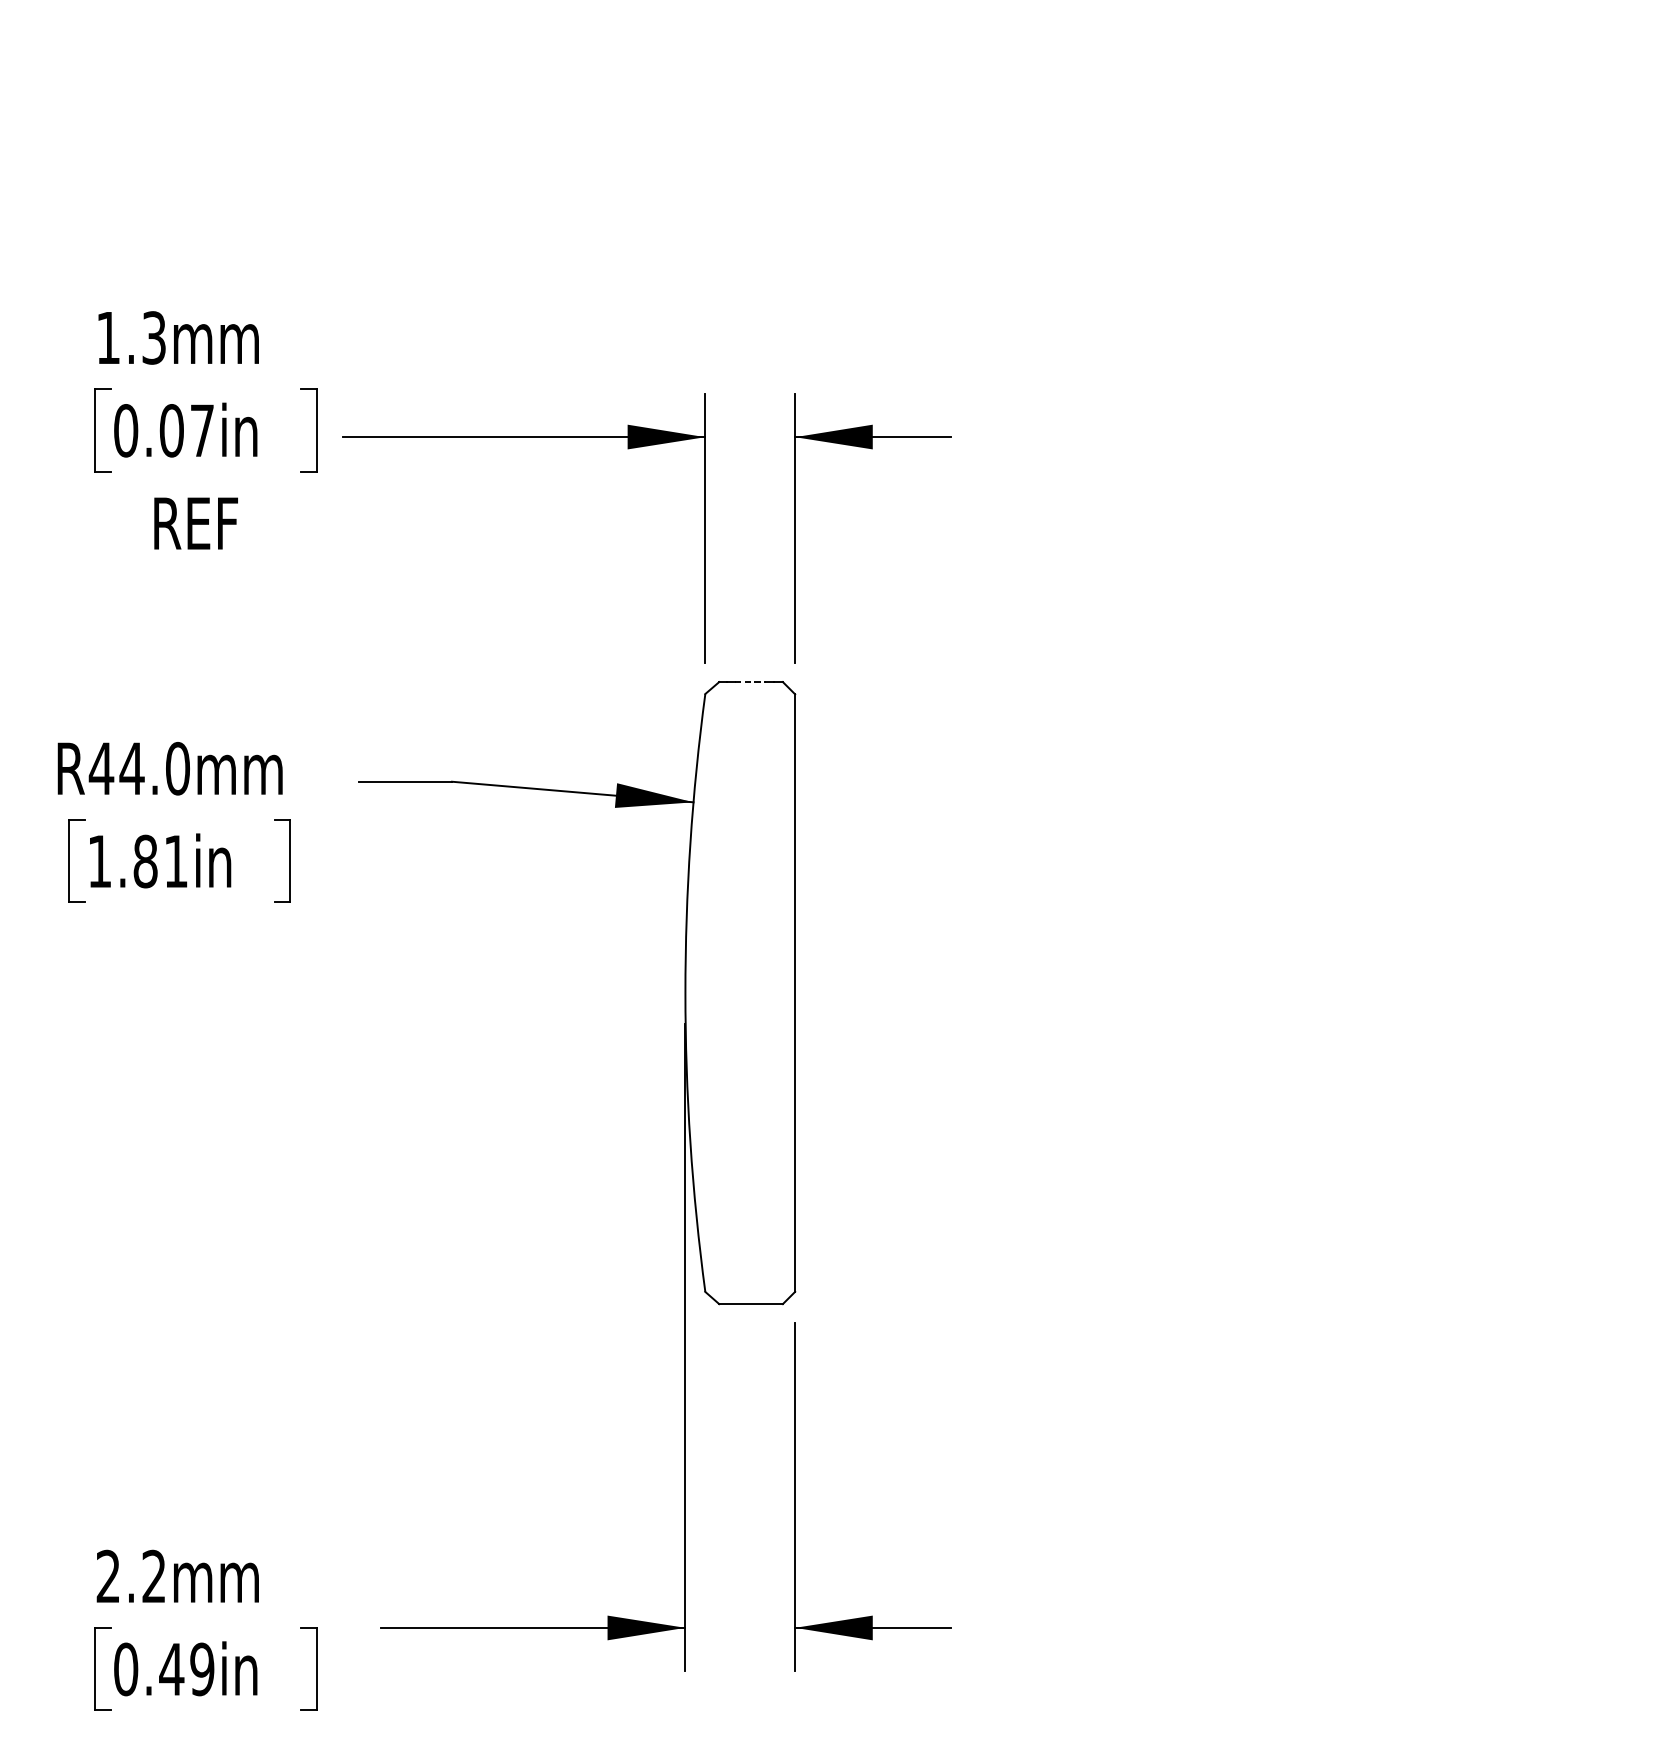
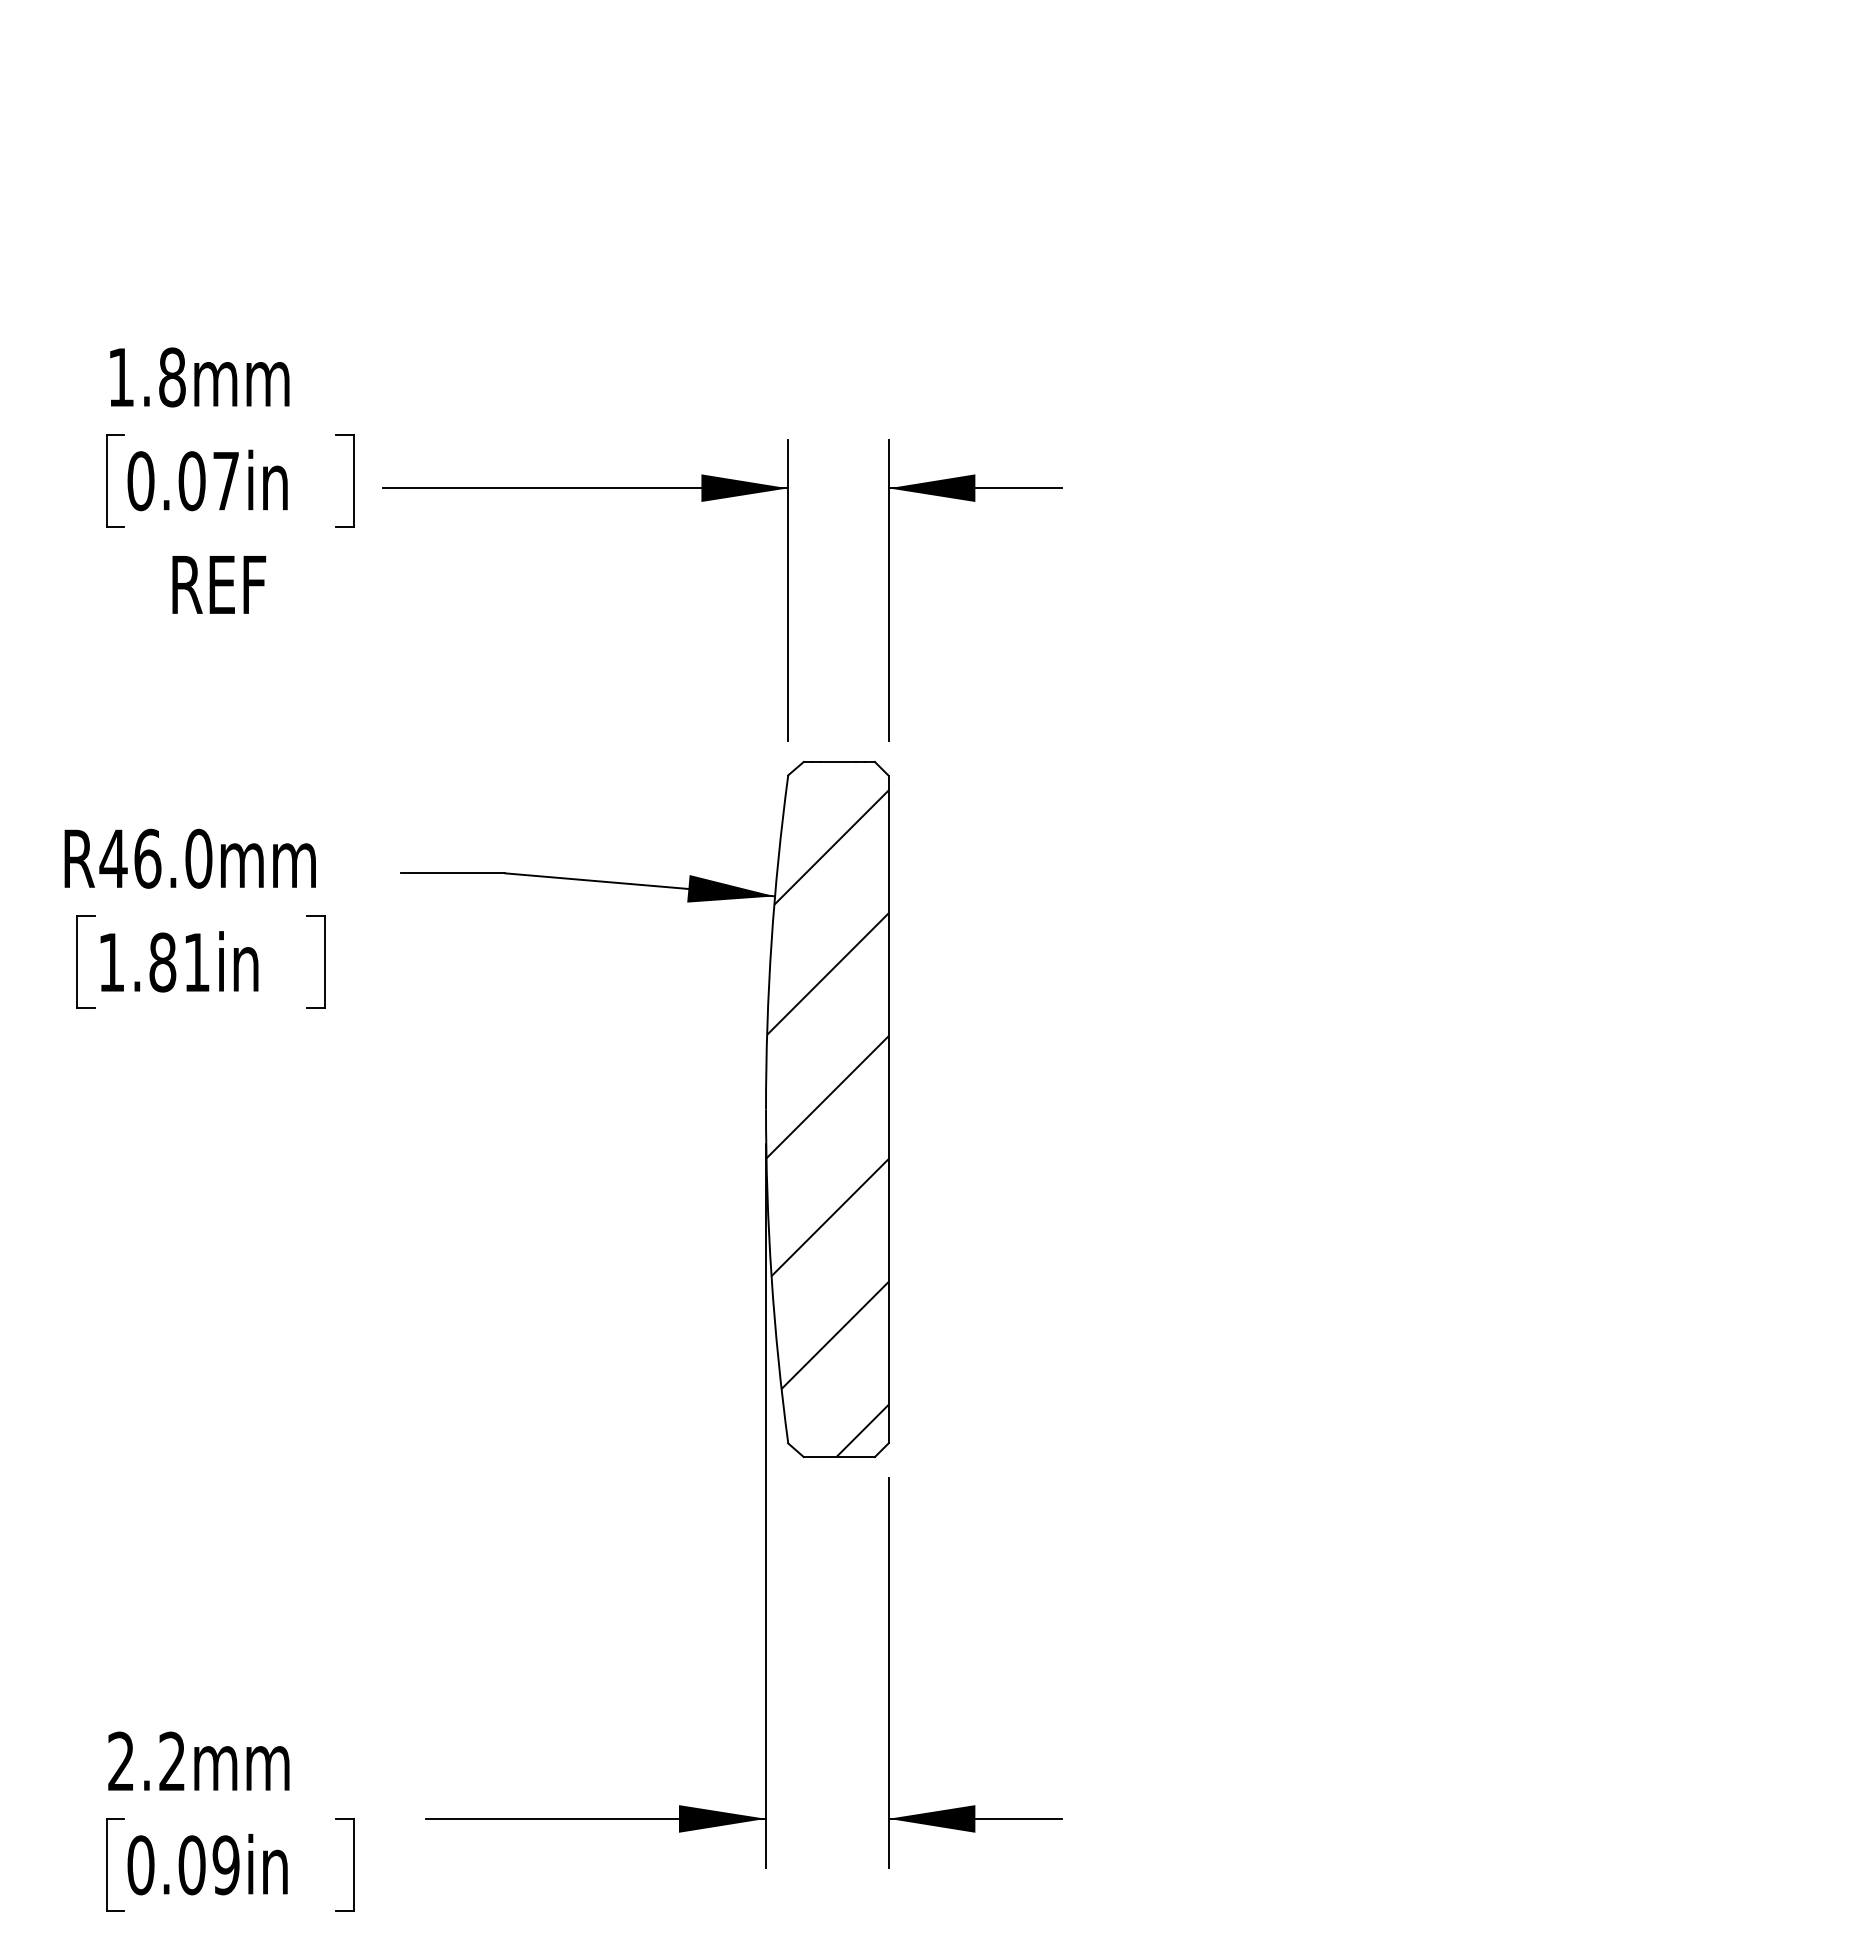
text: (154, 338) -> (172, 377), 1.3mm -> 1.8mm
line: (750, 681) -> (838, 761), dashed -> solid
text: (131, 768) -> (147, 858), R44.0mm -> R46.0mm
hatch: (740, 1005) -> (827, 1123), added
text: (171, 1669) -> (191, 1865), 0.49in -> 0.09in

